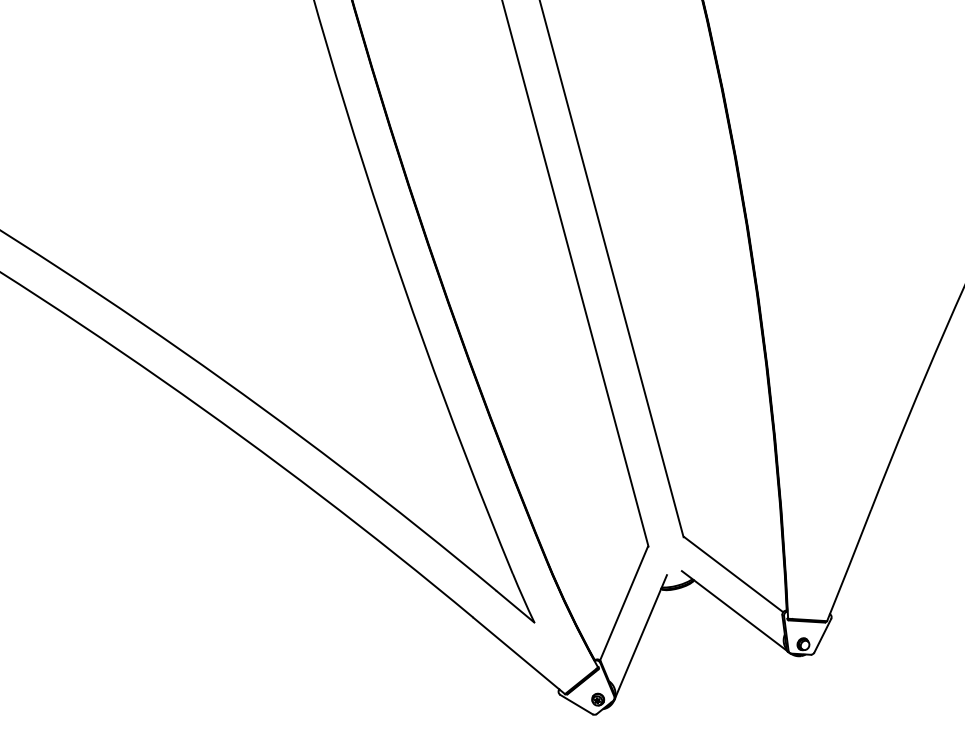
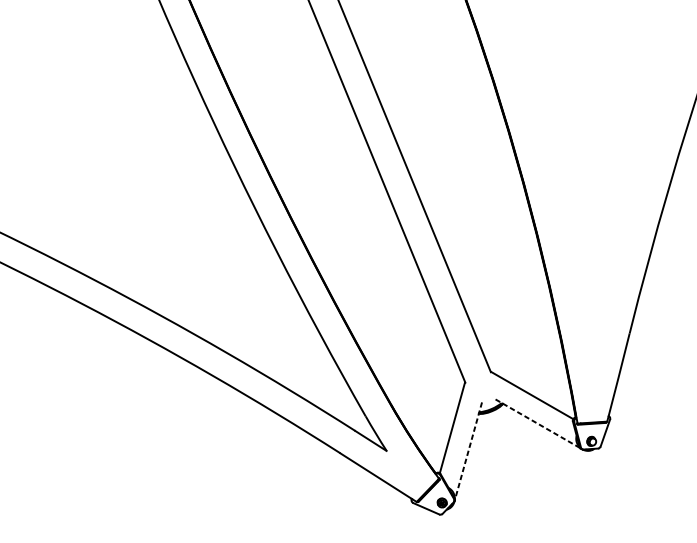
line: (734, 610) -> (536, 422), solid -> dashed
line: (640, 637) -> (468, 451), solid -> dashed

